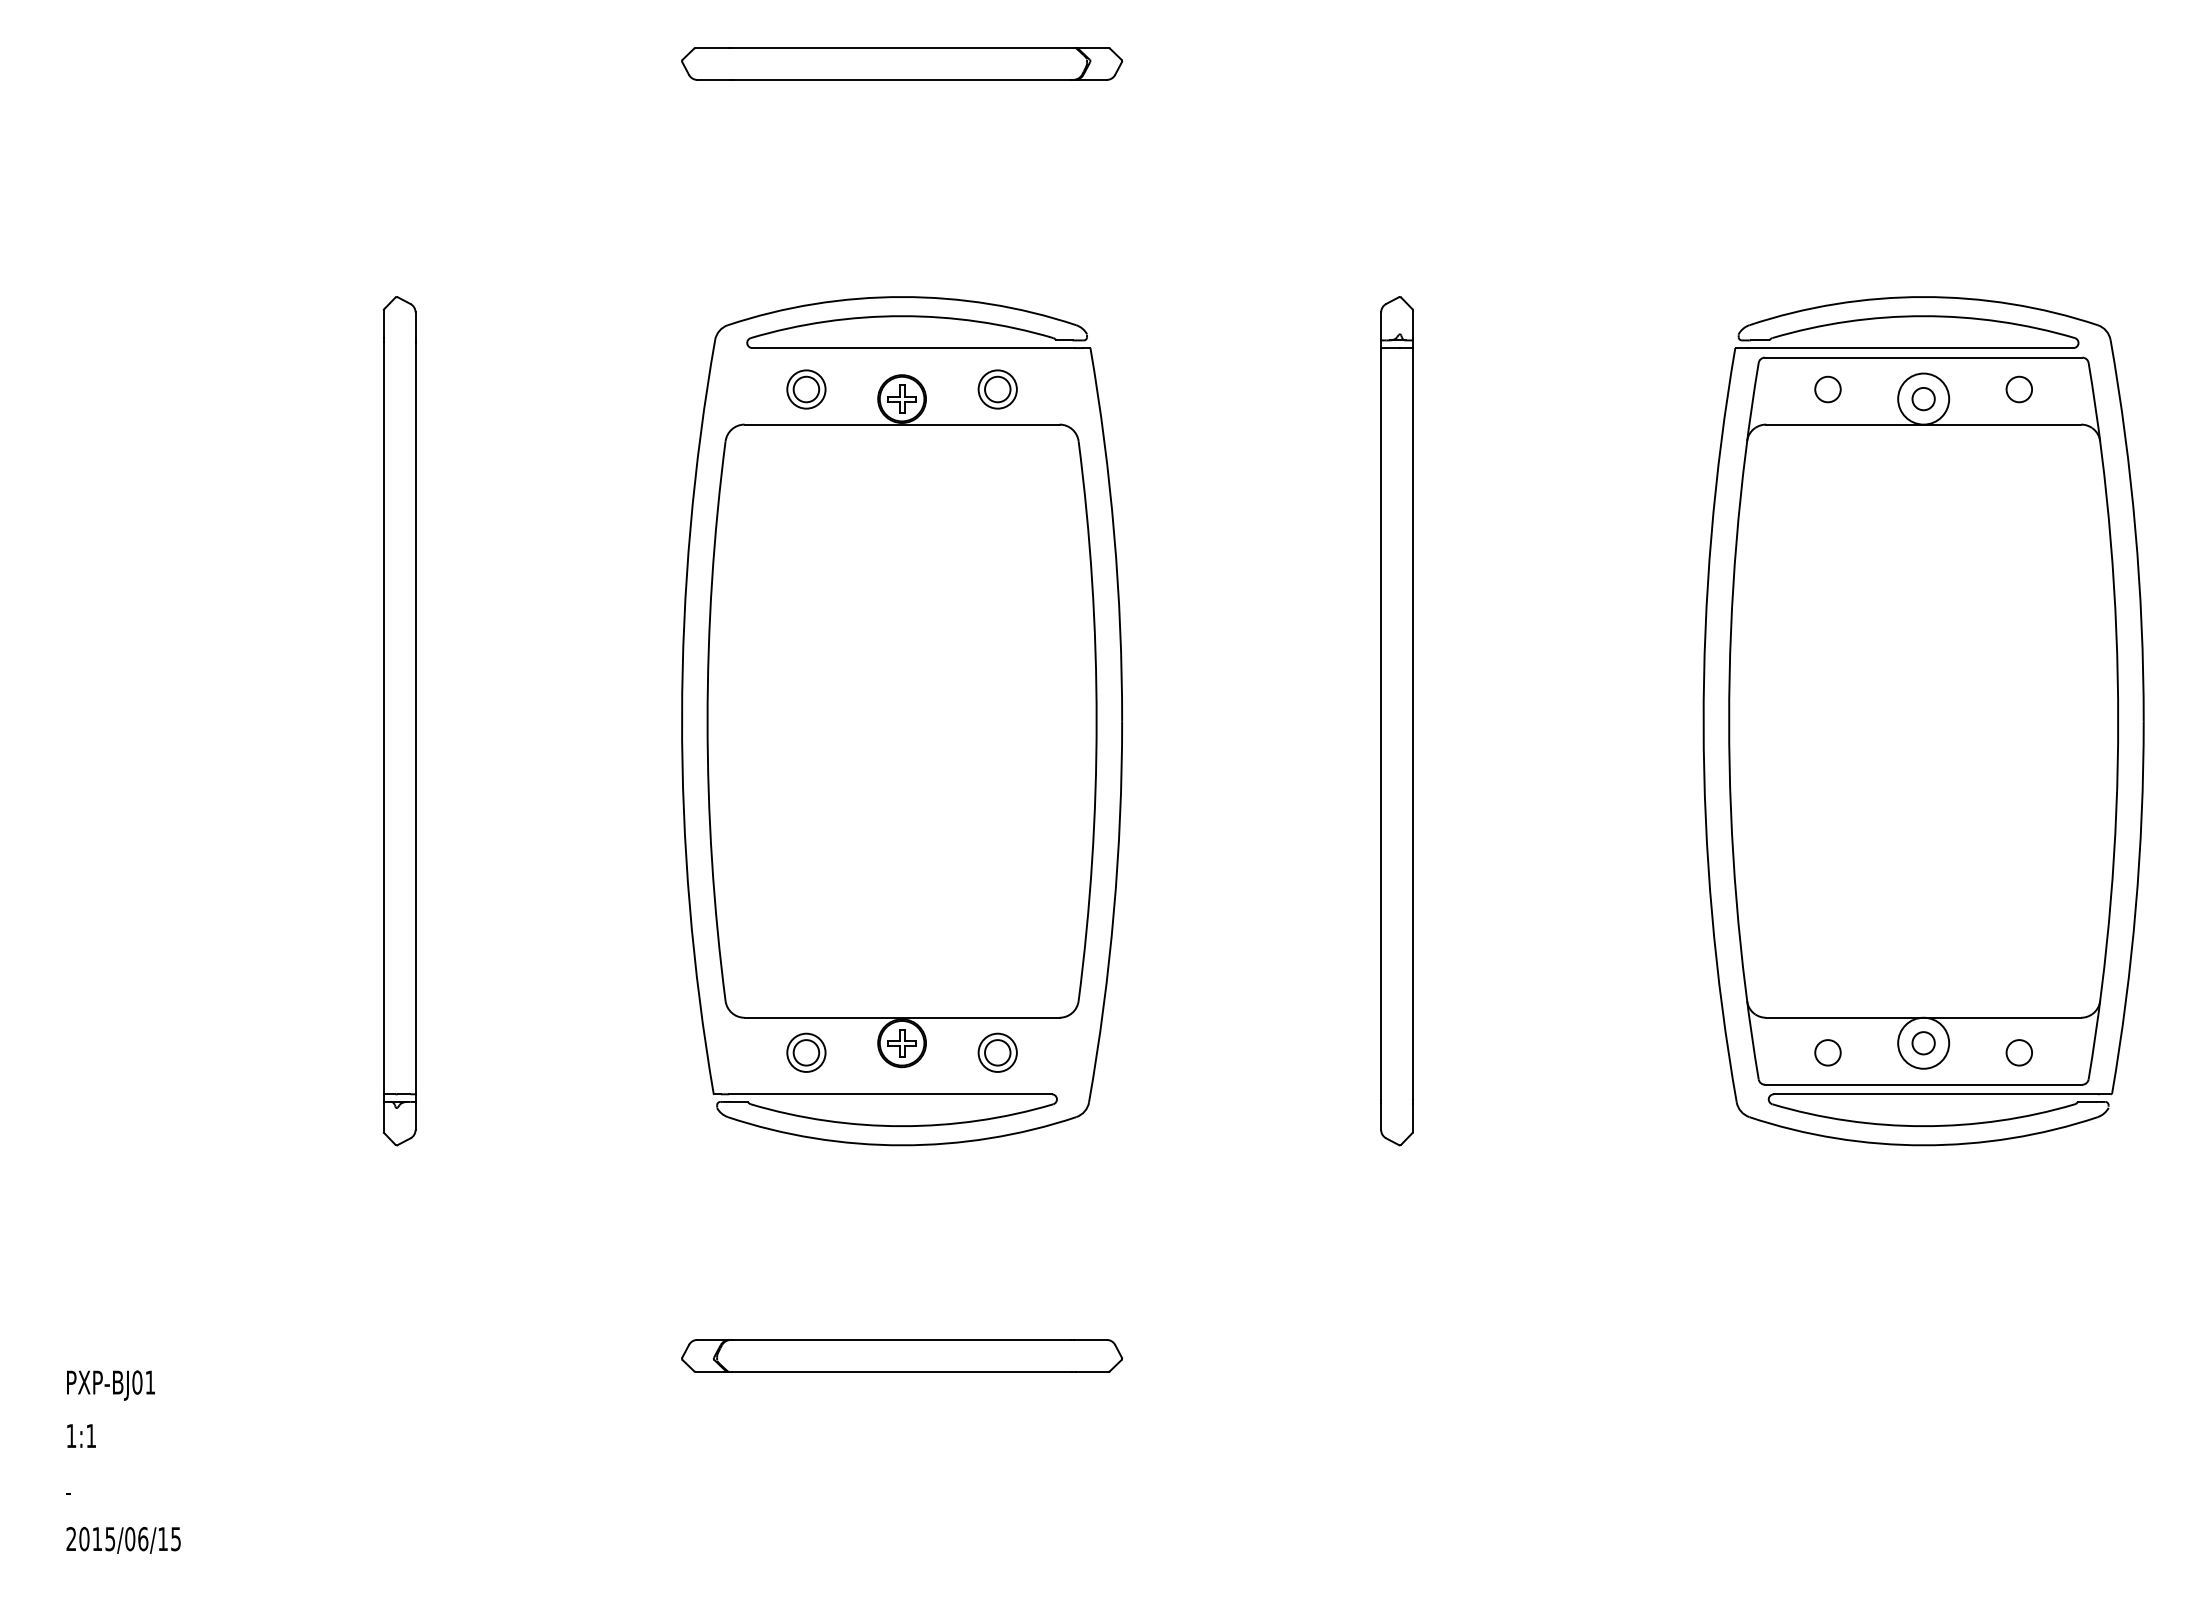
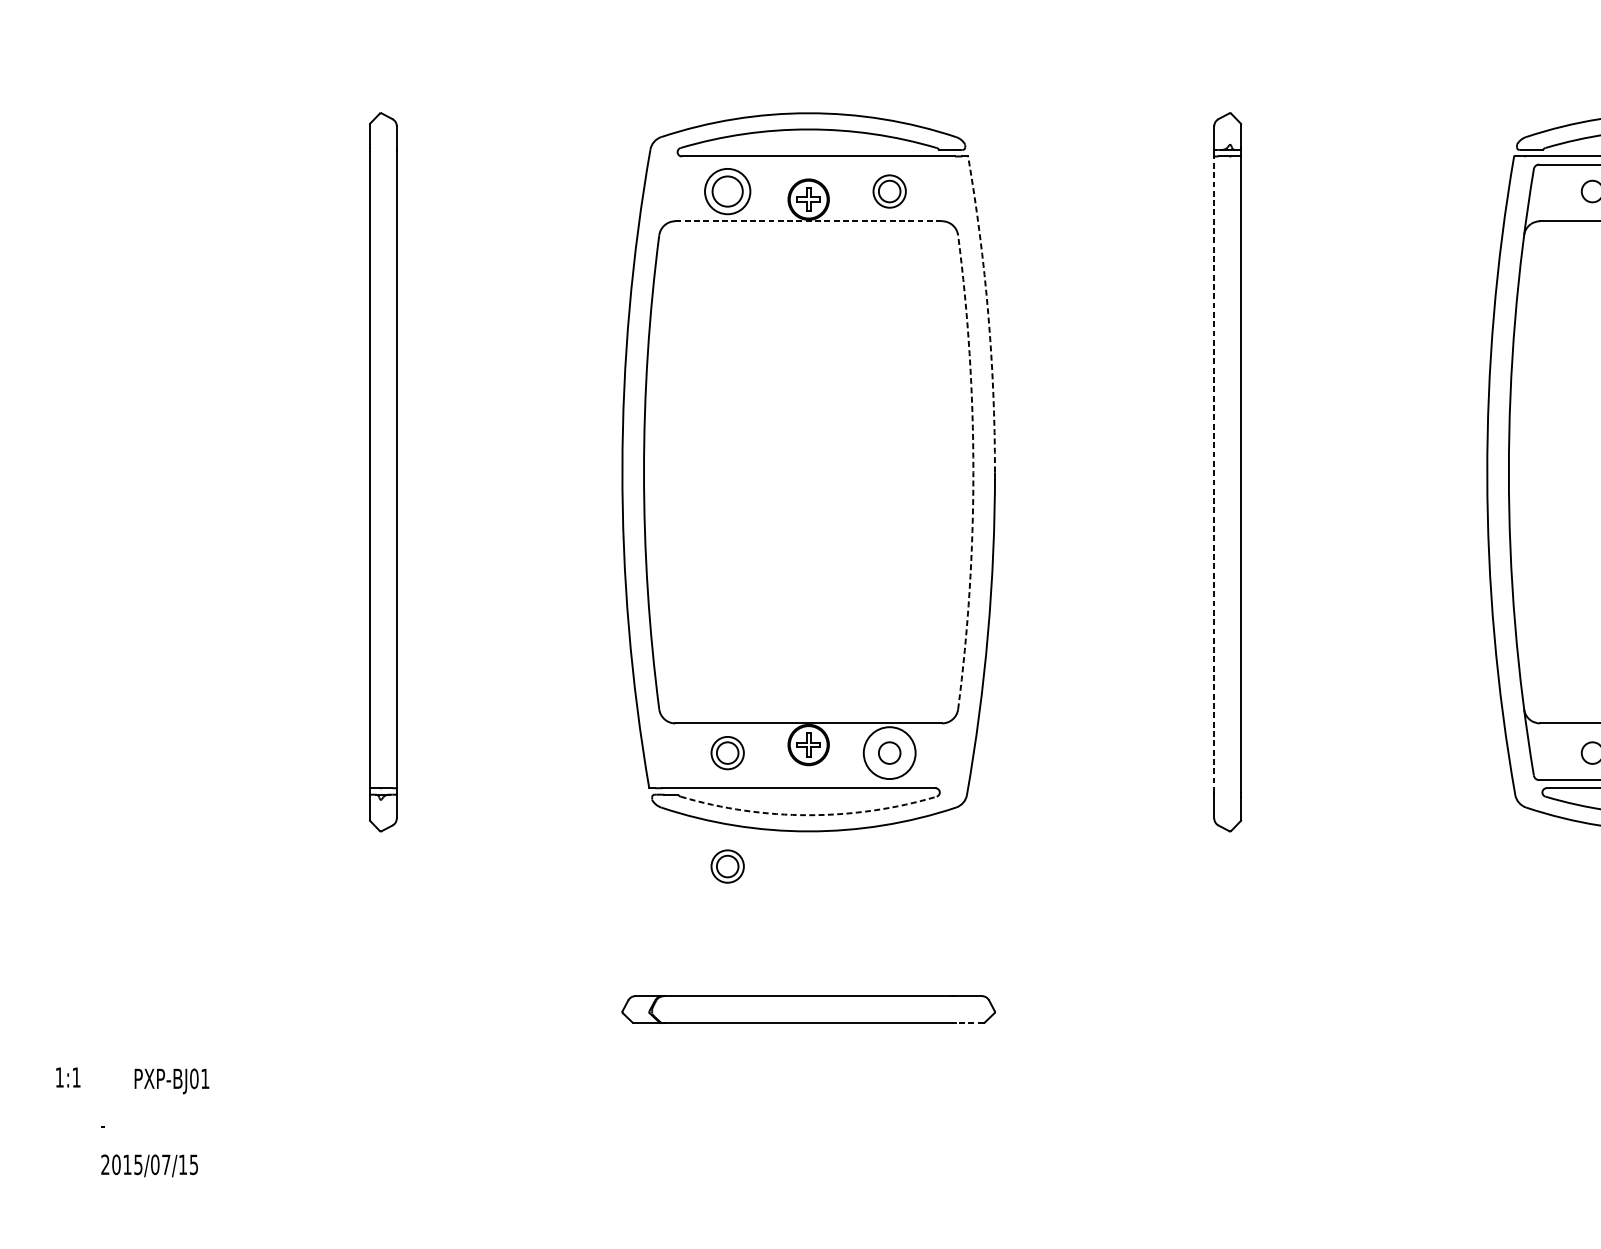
part: (806, 389) -> (727, 191), size x1.4
line: (902, 424) -> (809, 221), solid -> dashed
arc: (1114, 533) -> (988, 313), solid -> dashed
arc: (1096, 721) -> (973, 472), solid -> dashed
line: (1381, 723) -> (1214, 474), solid -> dashed
circle: (997, 1052) -> (889, 752), size x1.6
arc: (902, 1126) -> (809, 815), solid -> dashed
part: (806, 1186) -> (727, 866), added
line: (1091, 1371) -> (969, 1022), solid -> dashed
text: (110, 1385) -> (171, 1081), moved
text: (81, 1435) -> (68, 1077), moved
text: (143, 1539) -> (166, 1165), 2015/06/15 -> 2015/07/15

